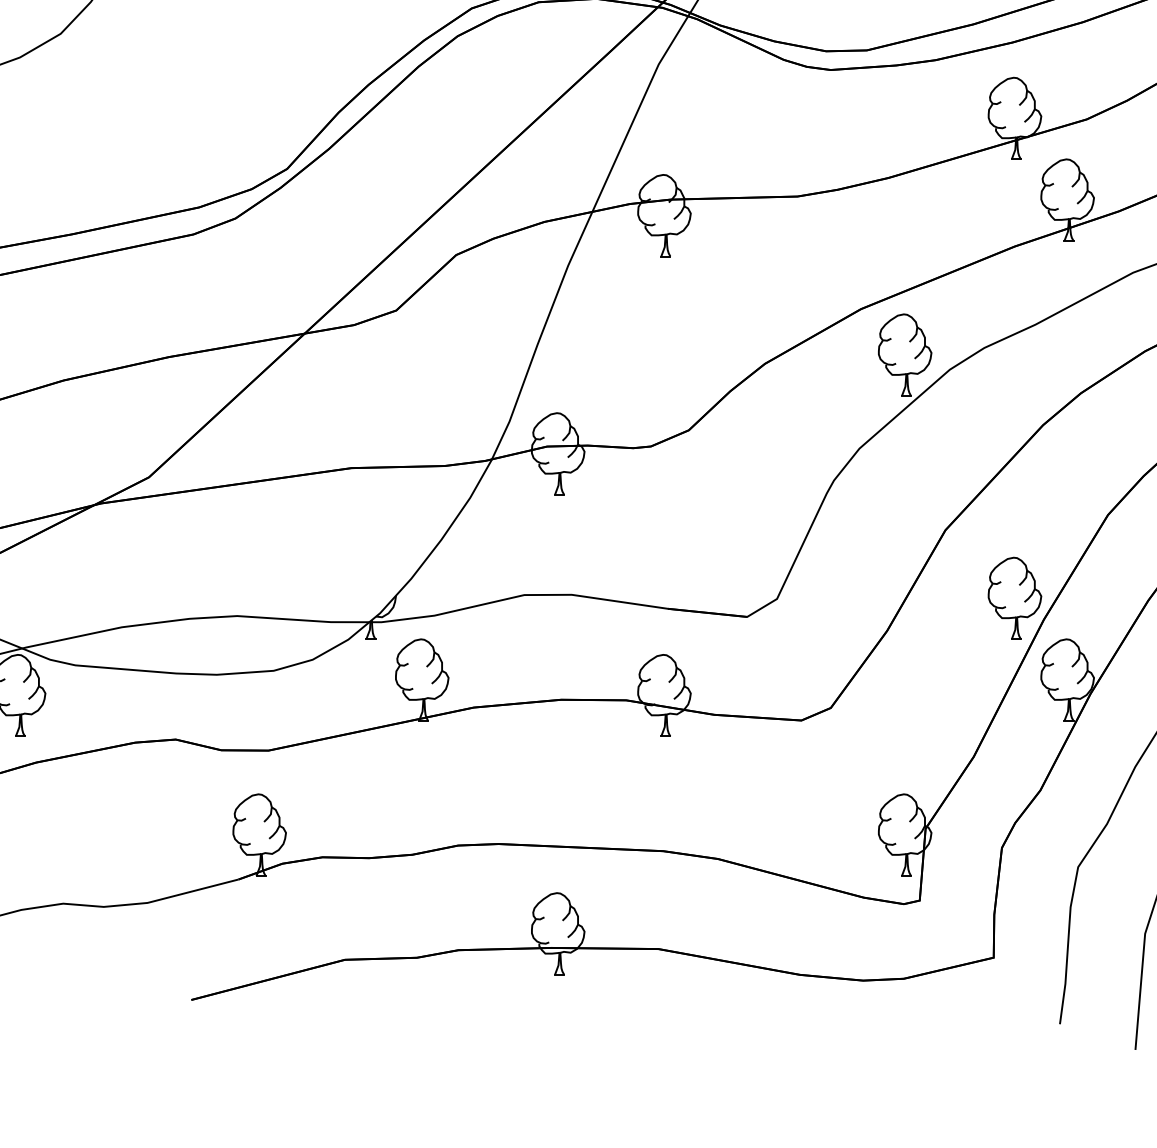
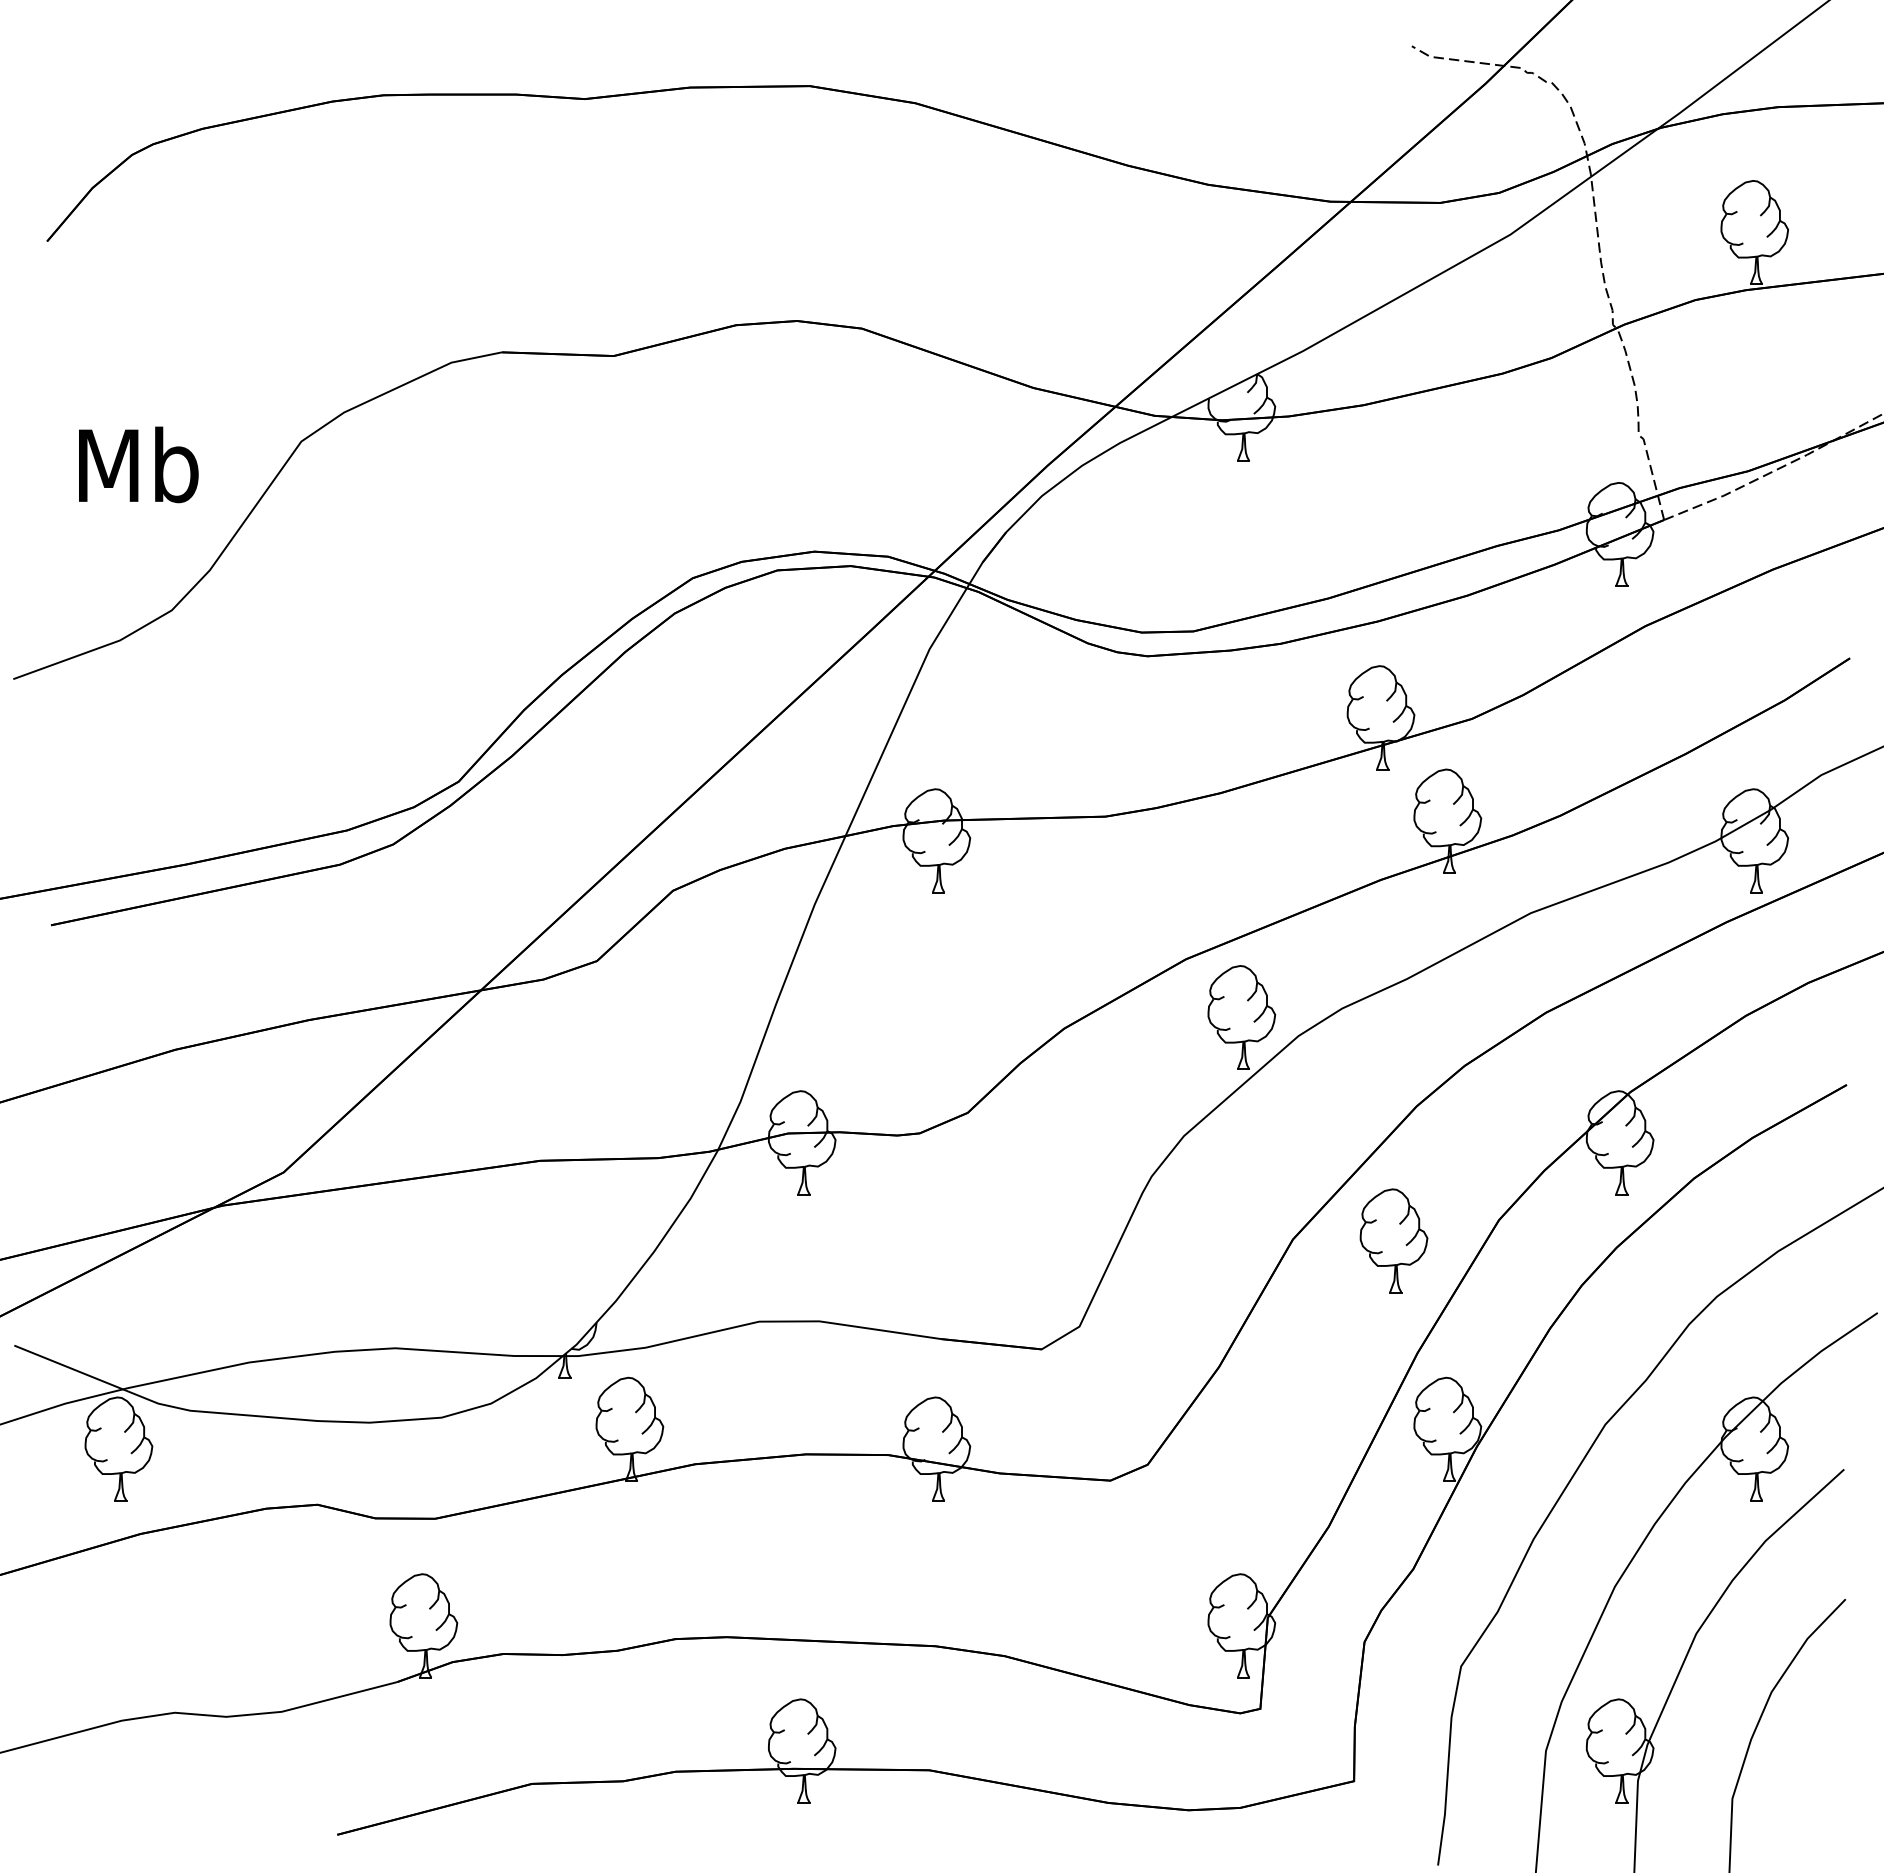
part: (1014, 598) -> (1393, 1240), moved

